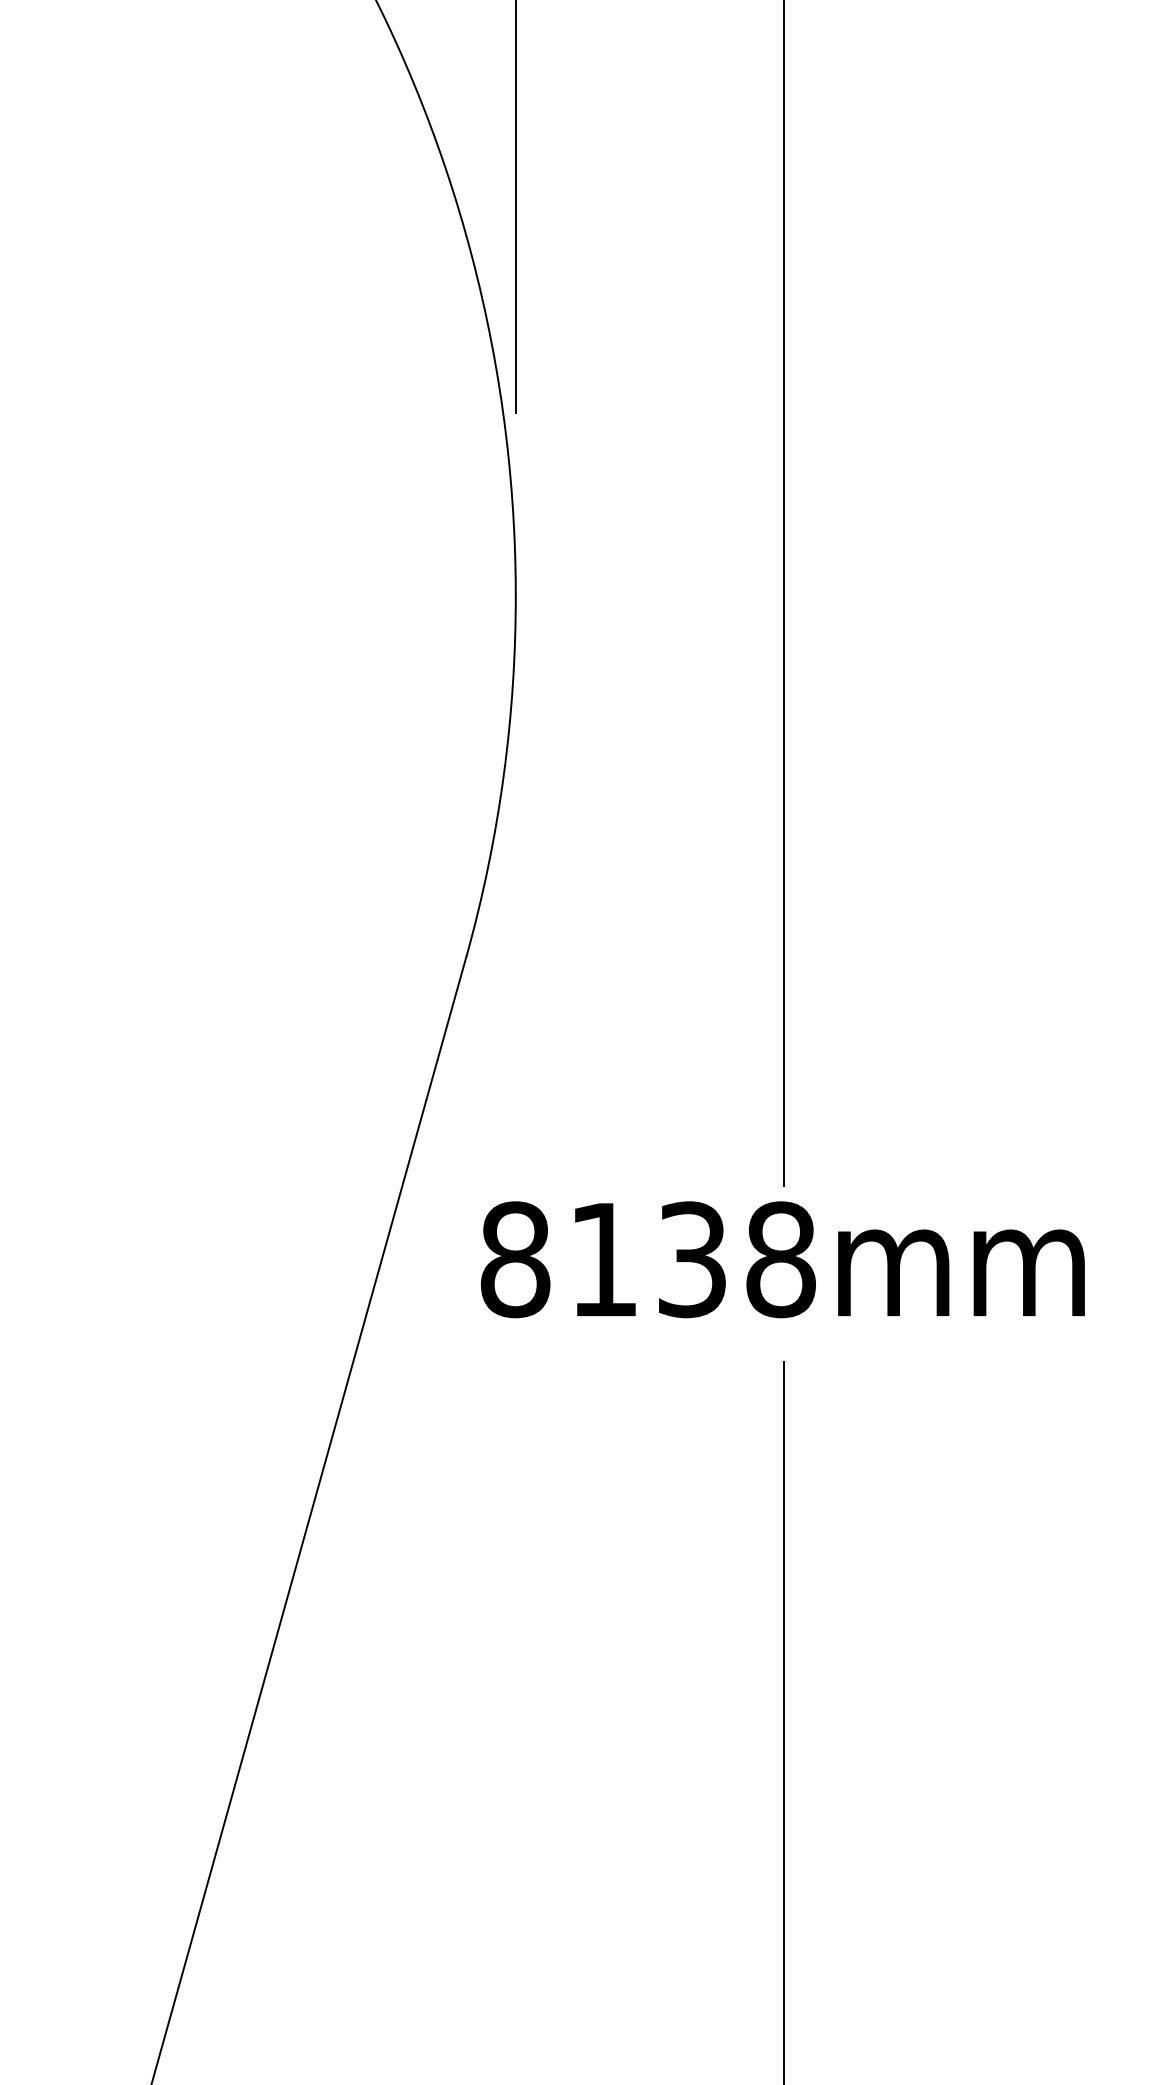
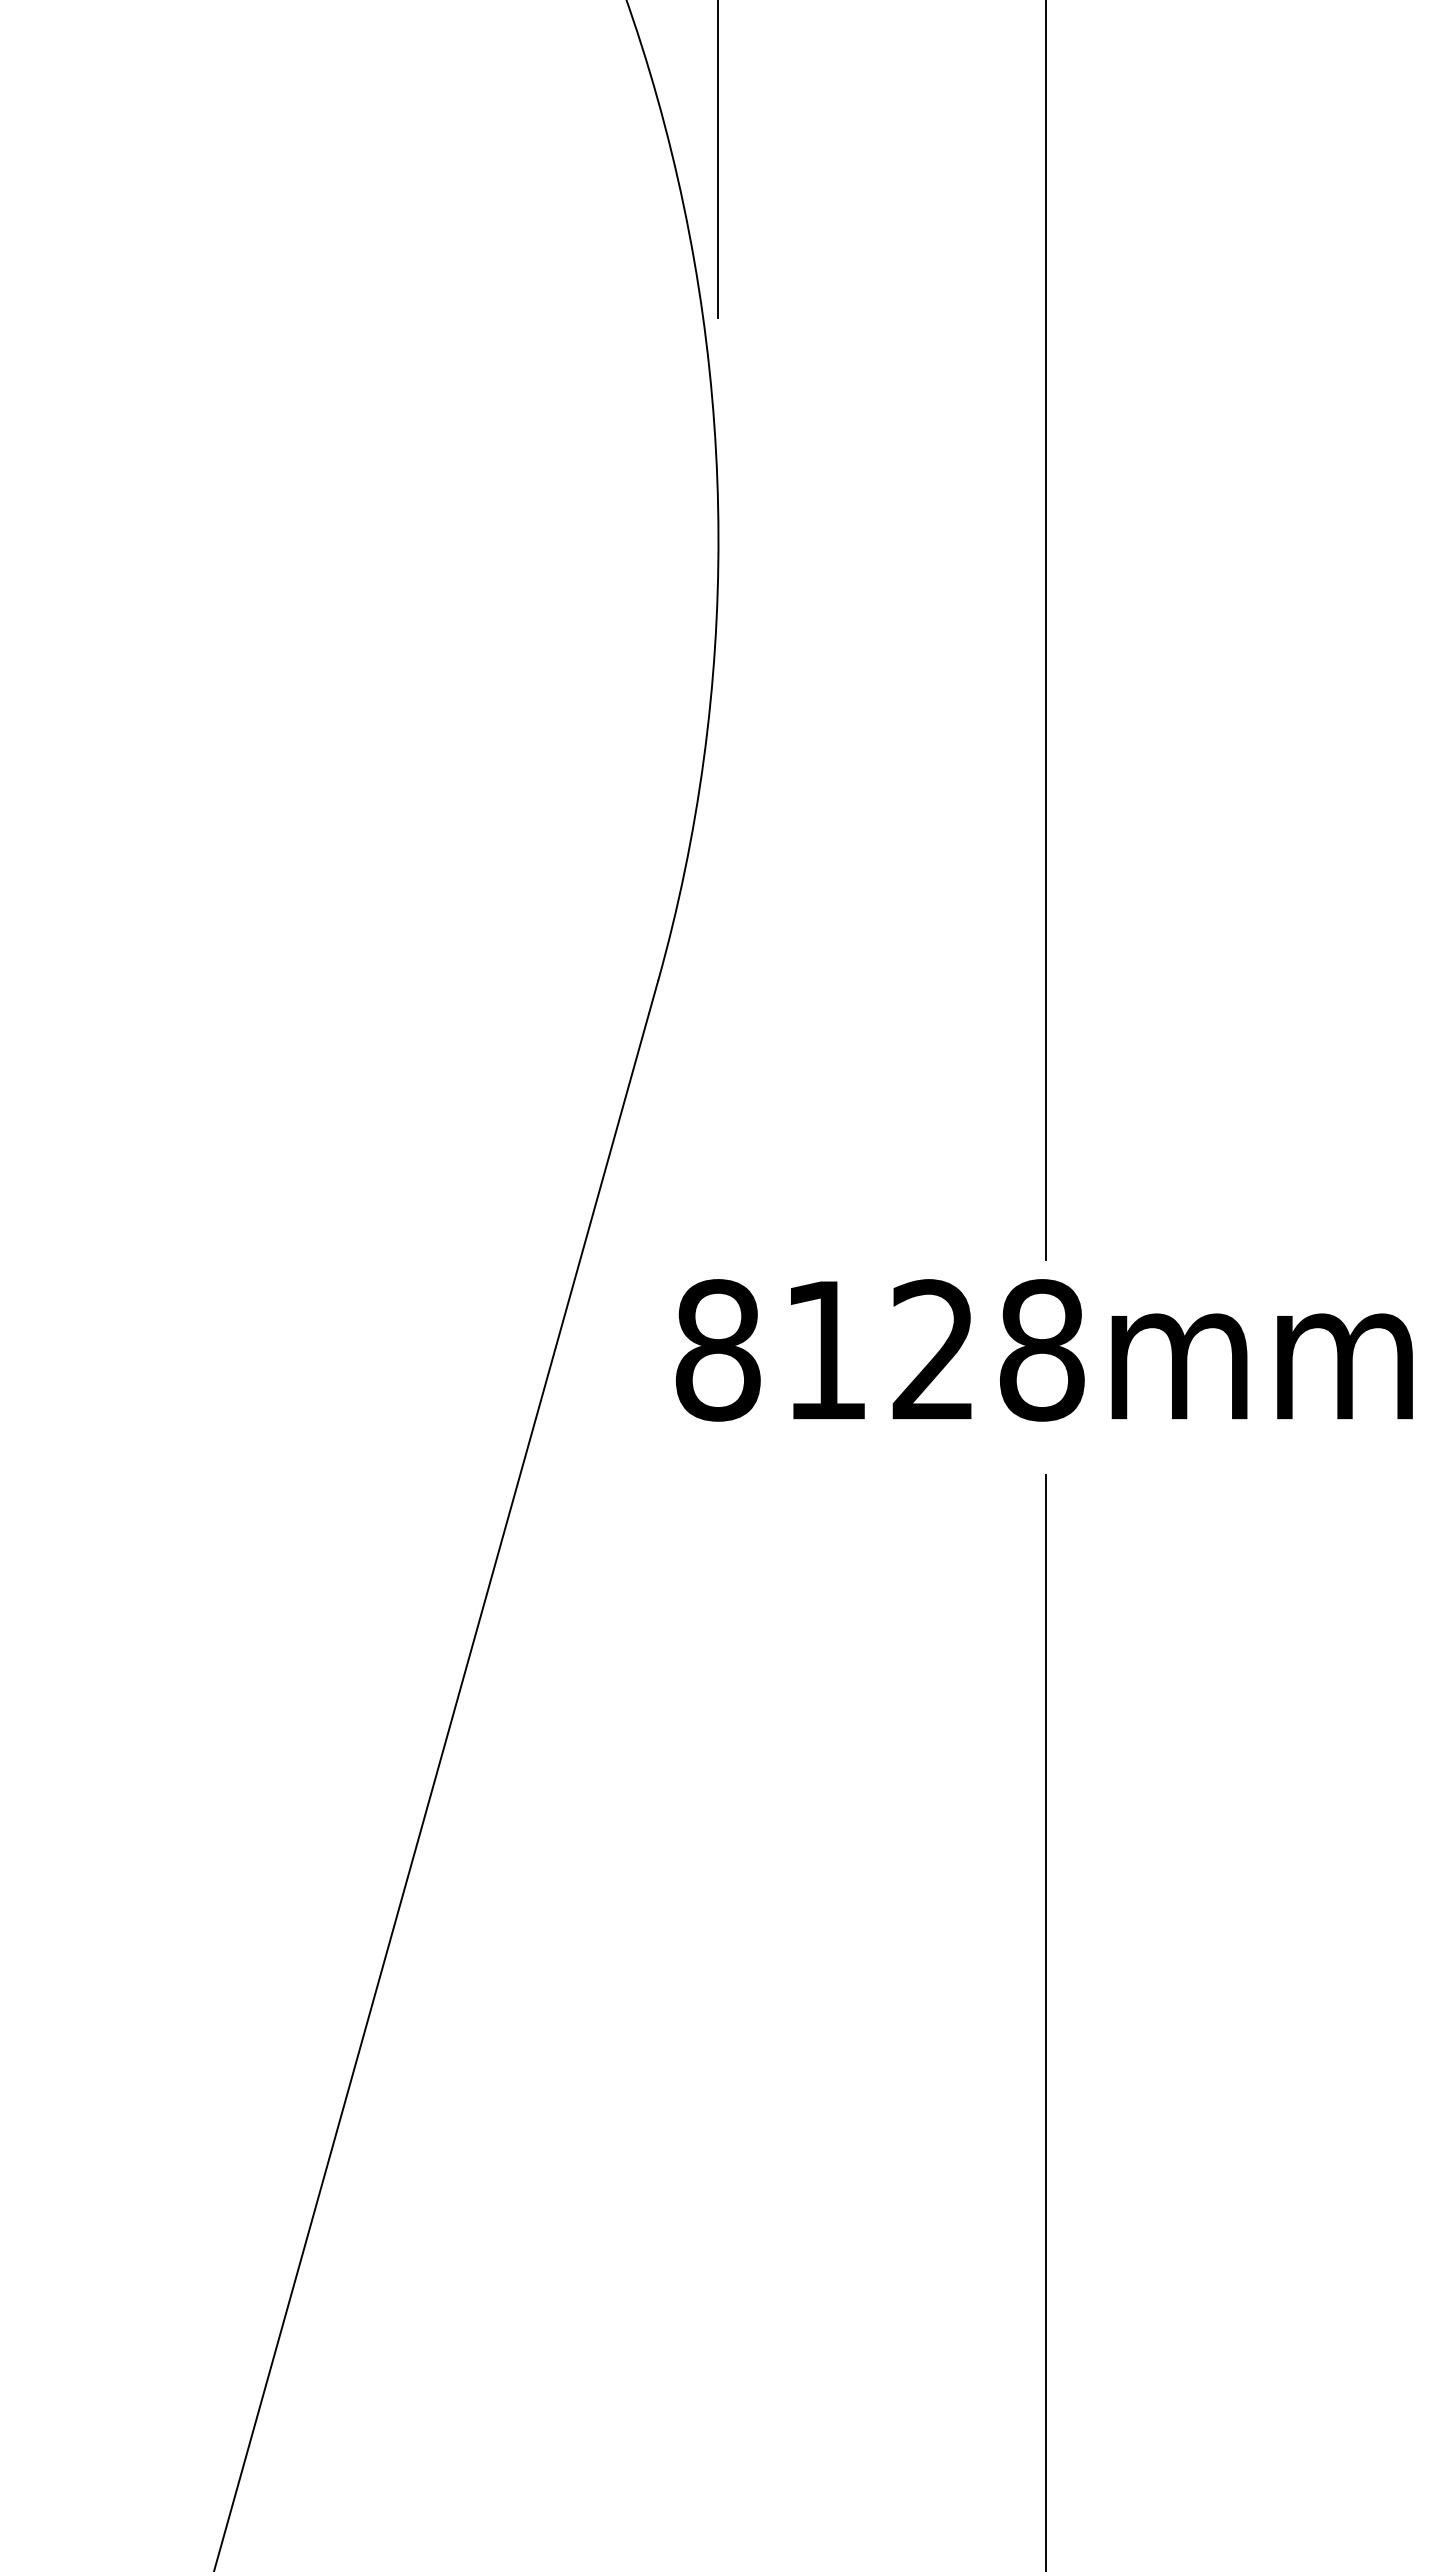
text: (692, 1259) -> (933, 1350), 8138mm -> 8128mm

